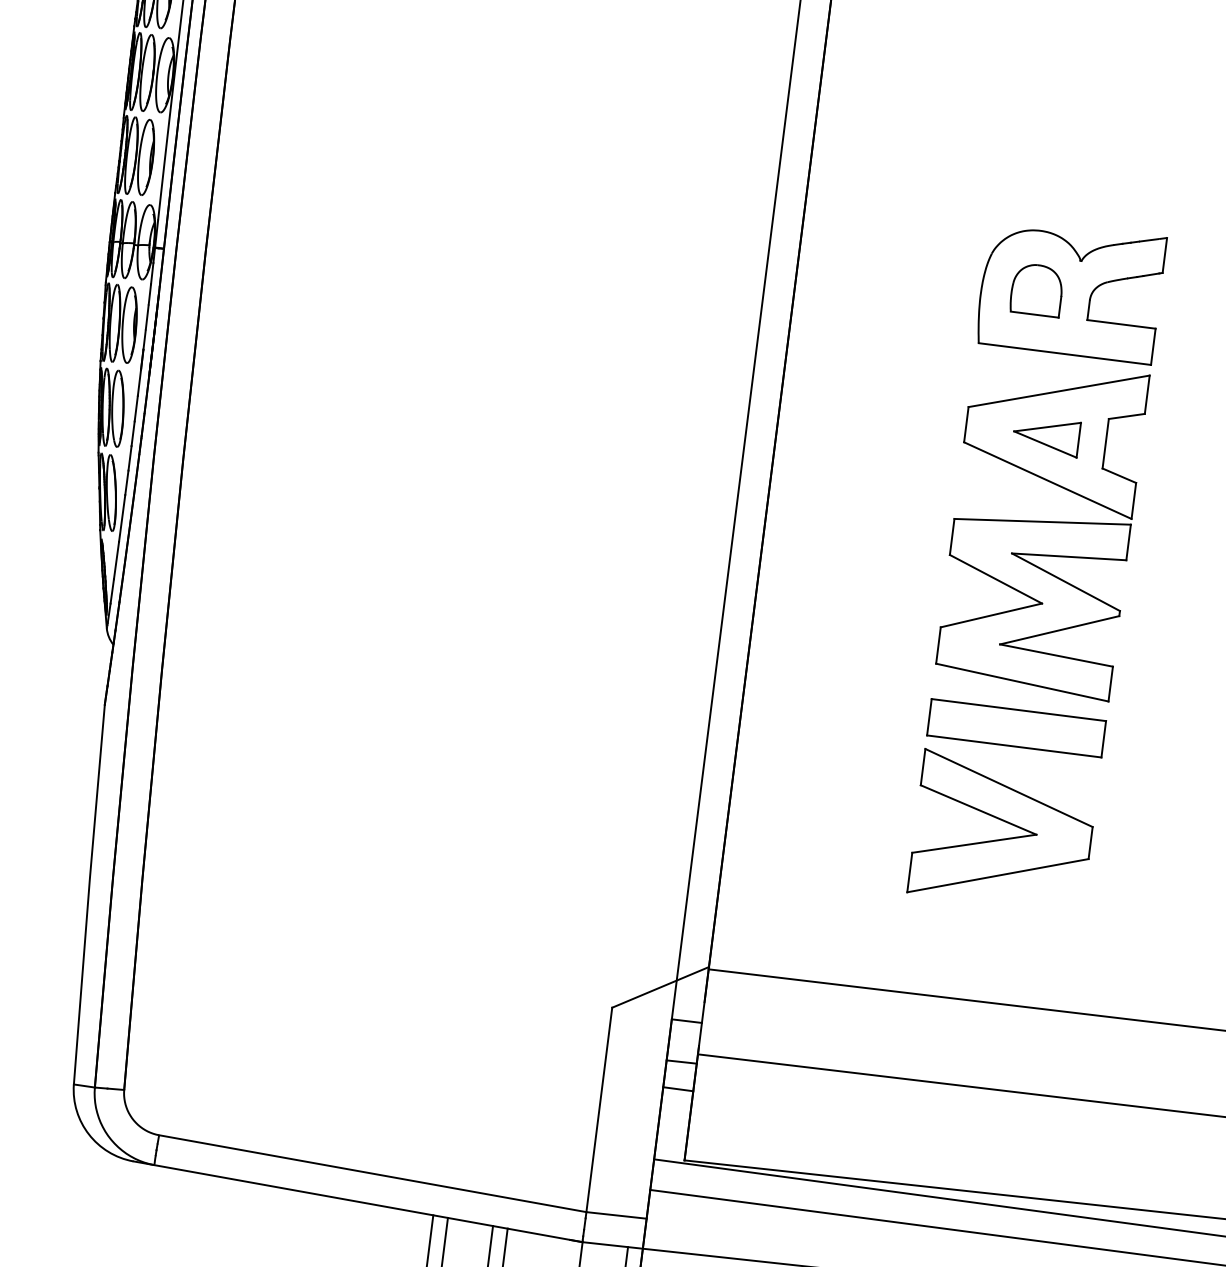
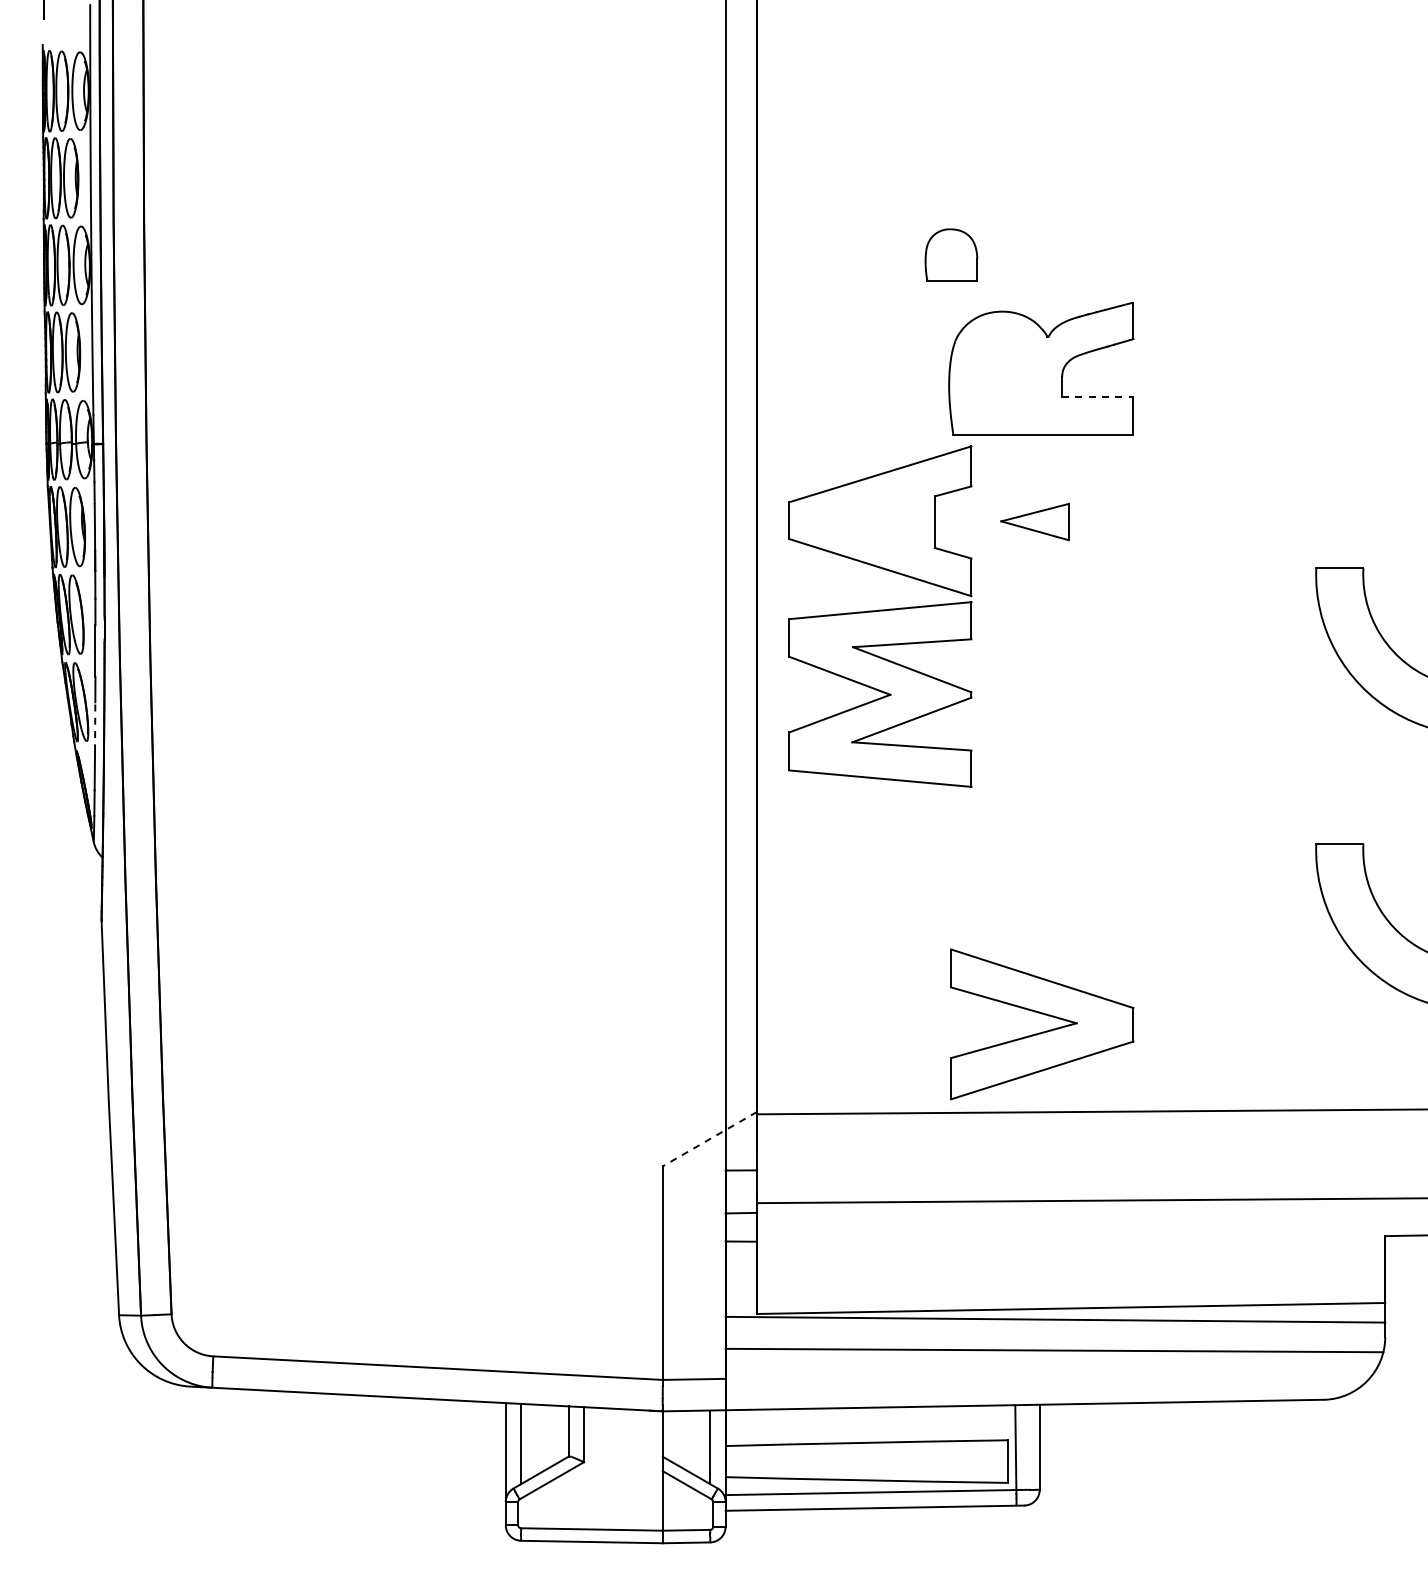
part: (1037, 289) -> (951, 254), moved
line: (1121, 324) -> (1097, 397), solid -> dashed
line: (122, 518) -> (95, 726), solid -> dashed
part: (1042, 527) -> (880, 616), moved
part: (1015, 727) -> (1041, 825), removed
part: (1002, 838) -> (1042, 1031), moved
line: (660, 987) -> (709, 1139), solid -> dashed

